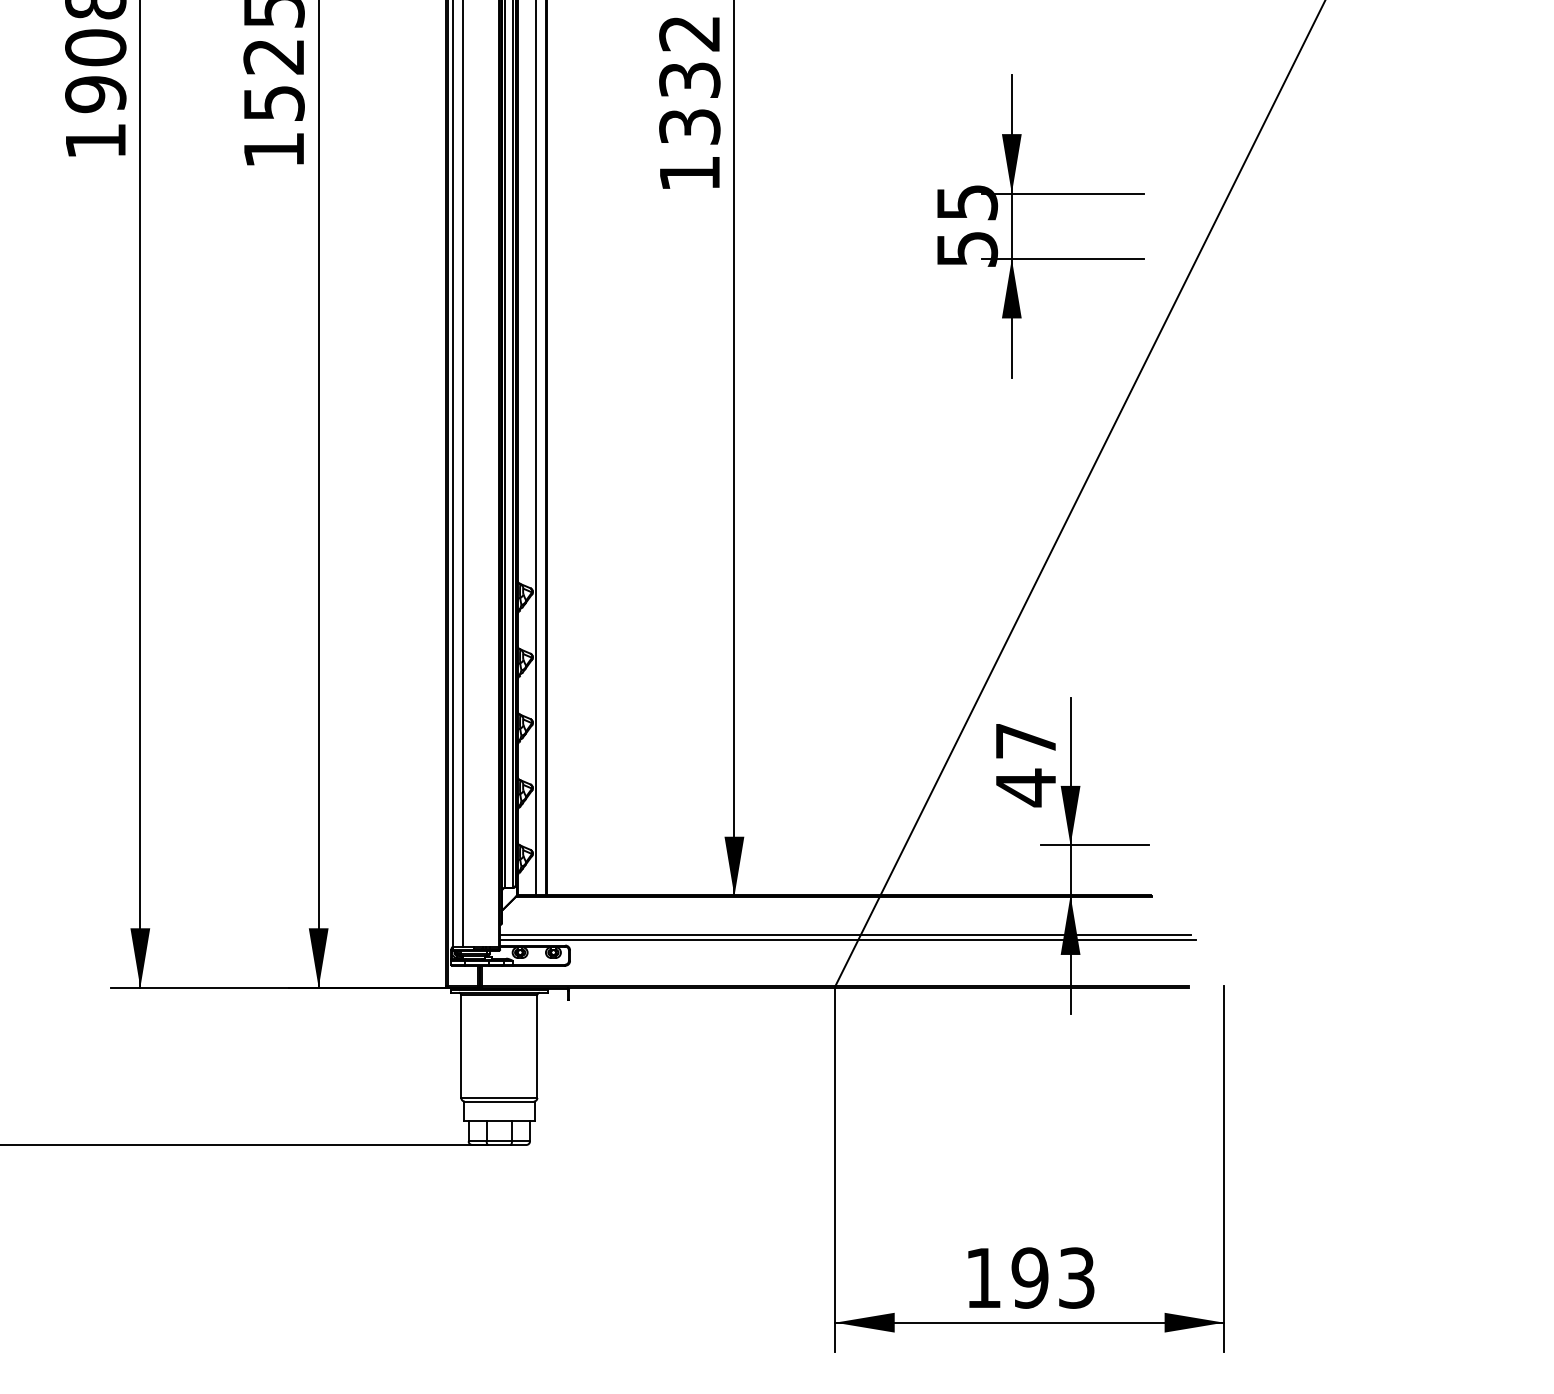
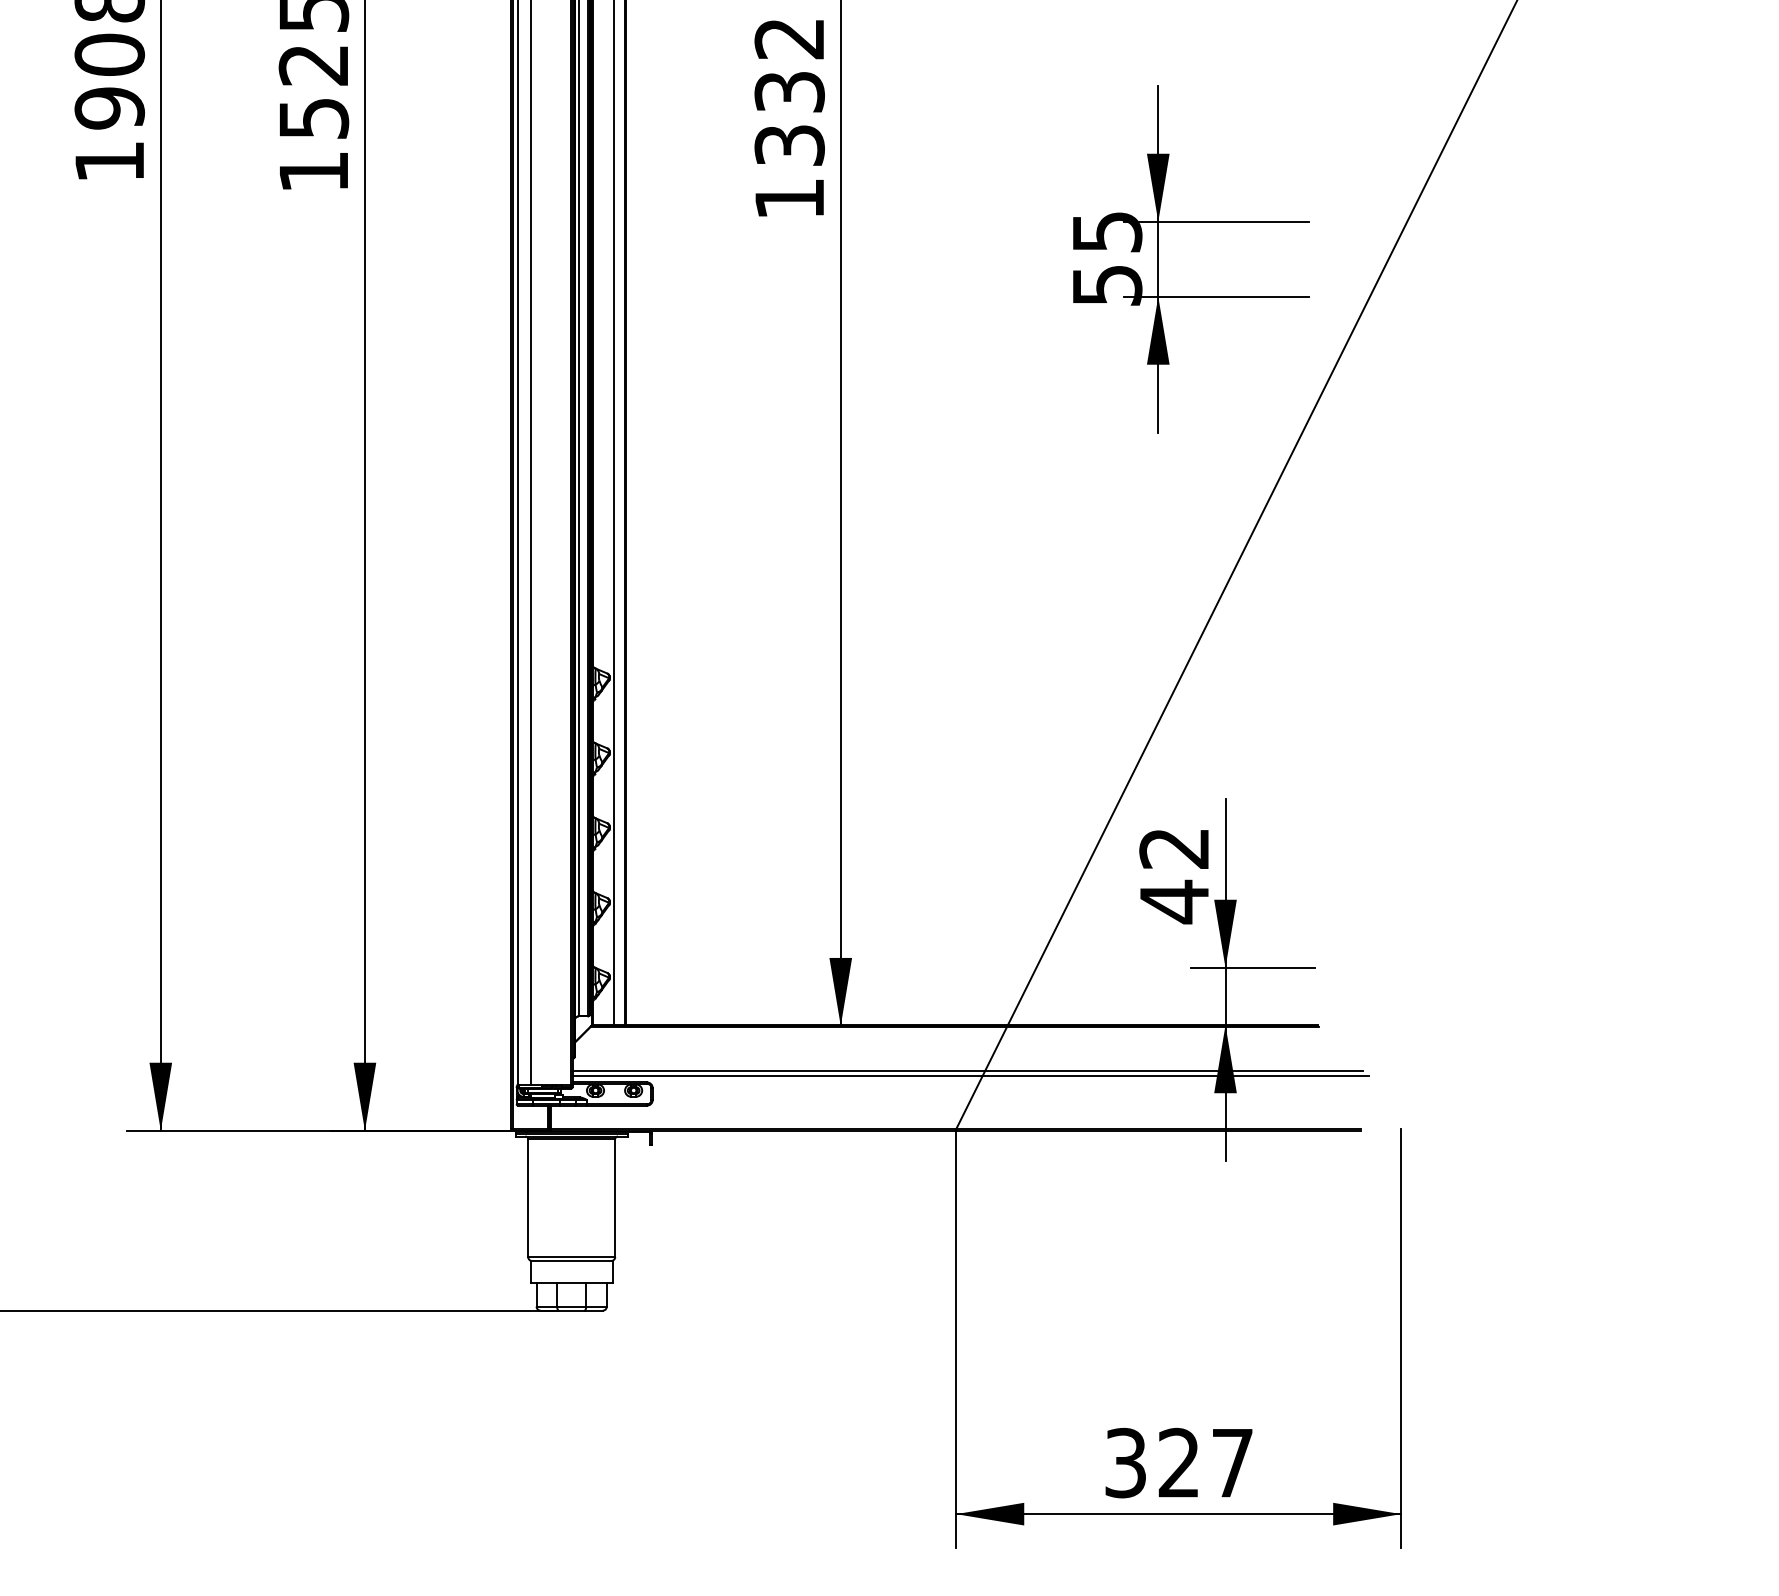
text: (1025, 741) -> (1173, 848), 47 -> 42
text: (1029, 1277) -> (1178, 1462), 193 -> 327

